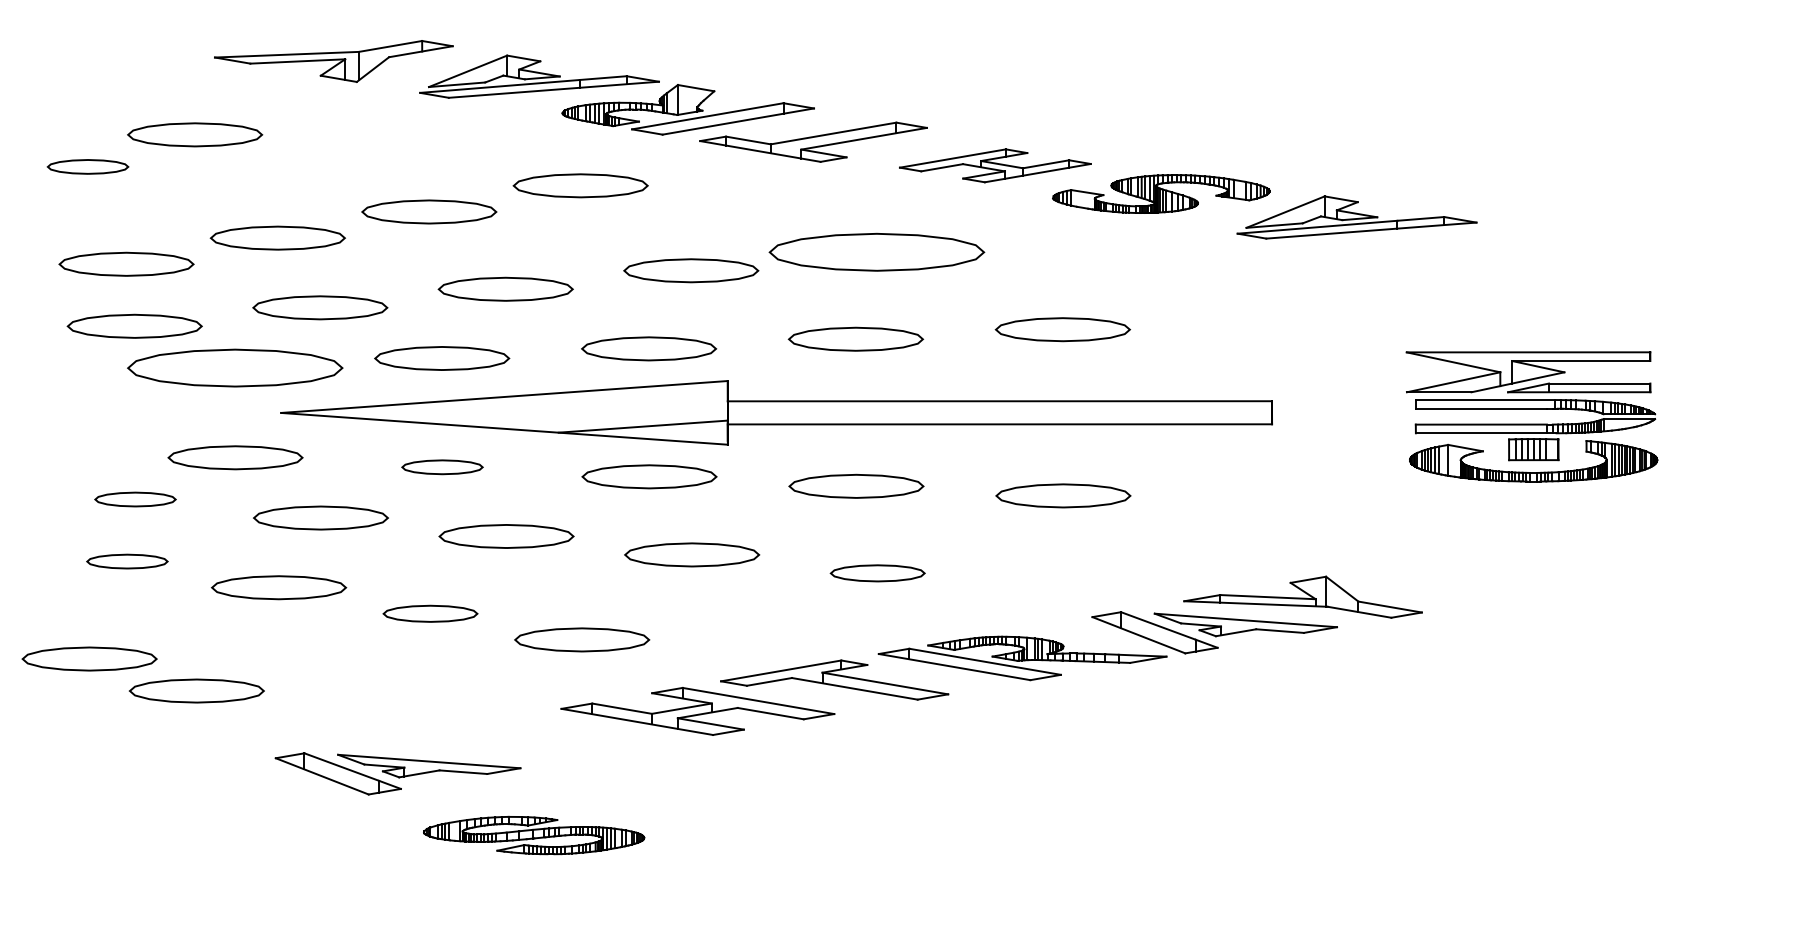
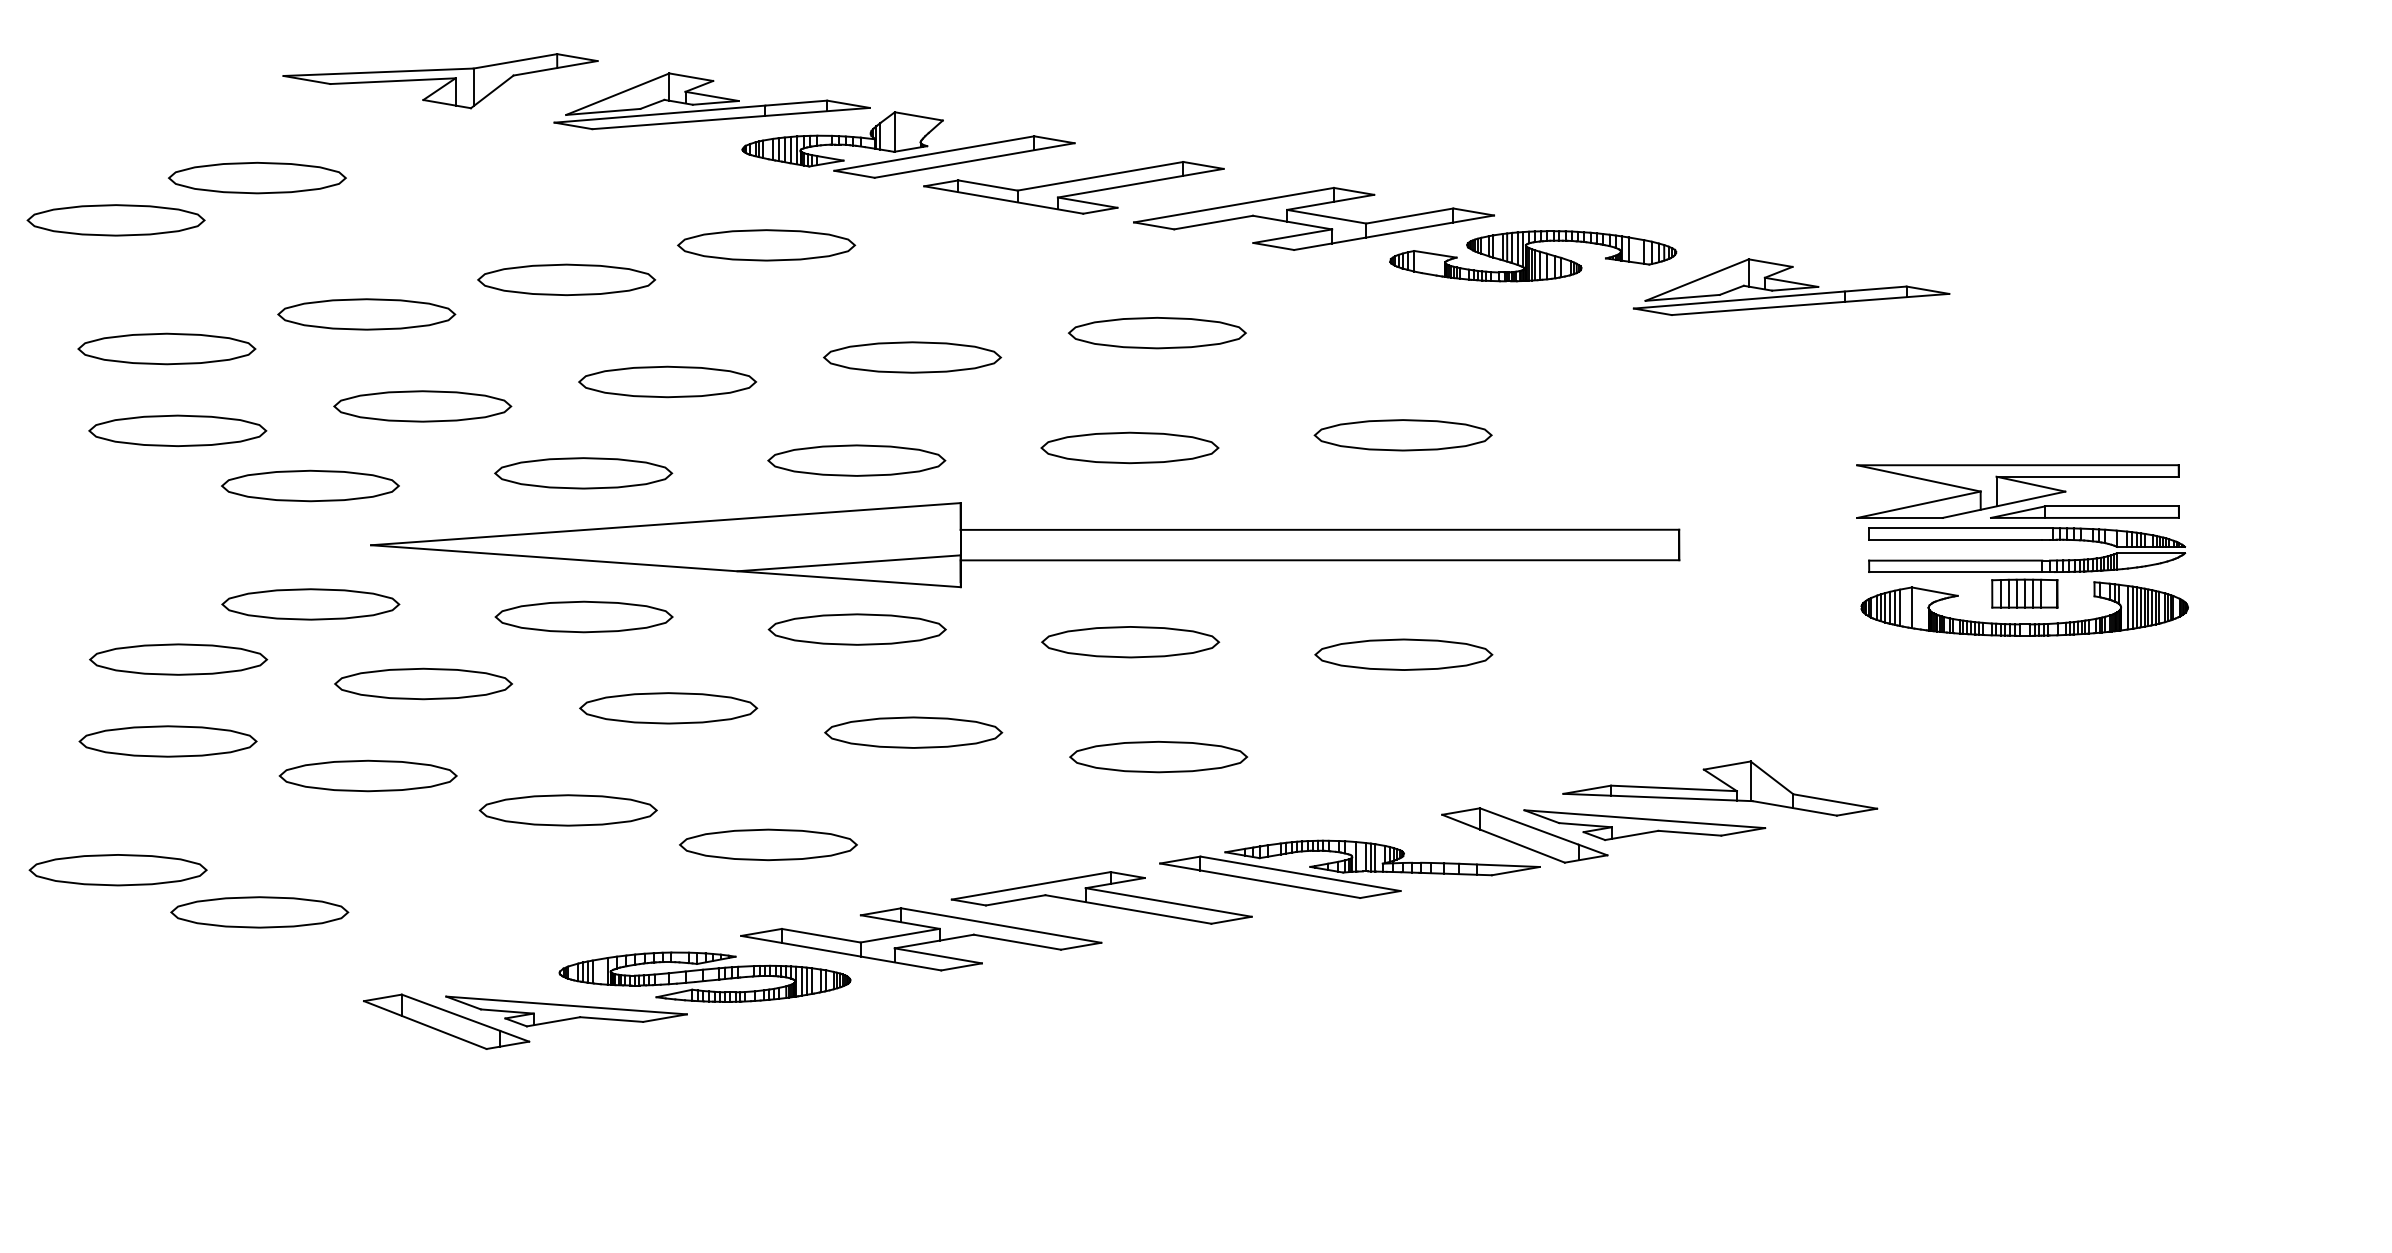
part: (994, 165) -> (1313, 218), size x1.43
part: (87, 166) -> (115, 220), size x1.67
part: (876, 251) -> (1156, 332), size x0.62
part: (235, 367) -> (310, 485), size x0.62
part: (442, 466) -> (583, 616), size x1.67
part: (135, 499) -> (178, 659), size x1.67
part: (127, 561) -> (167, 741), size x1.67
part: (877, 572) -> (1158, 756), size x1.43
part: (429, 613) -> (567, 810), size x1.43
part: (533, 835) -> (704, 976), moved

